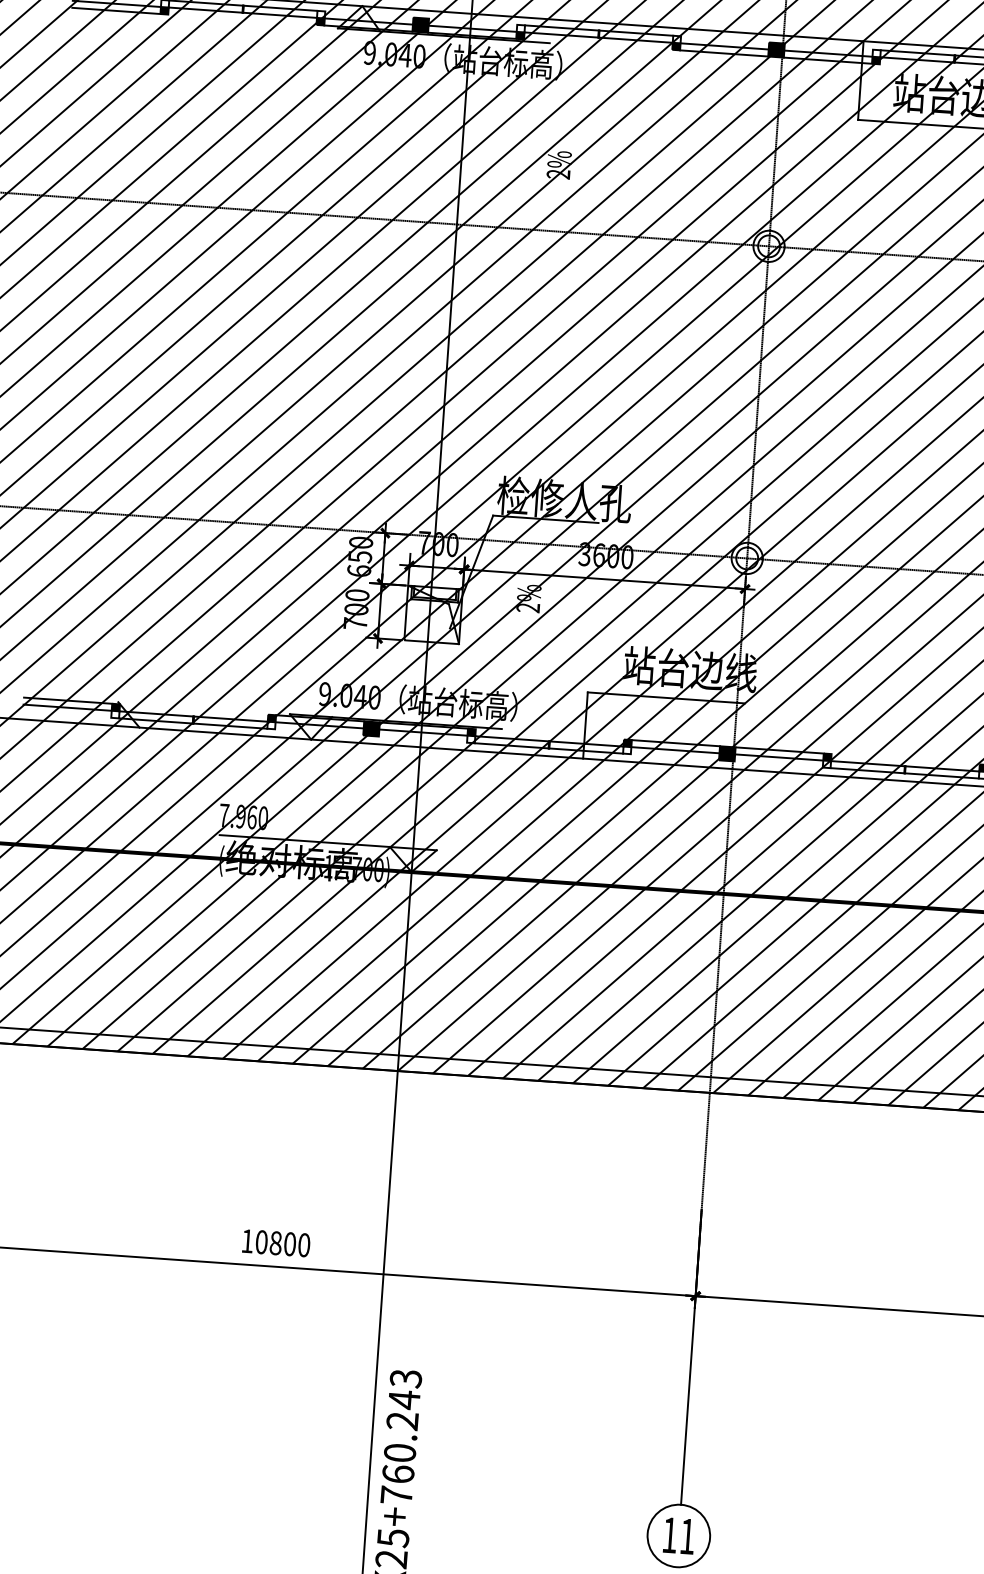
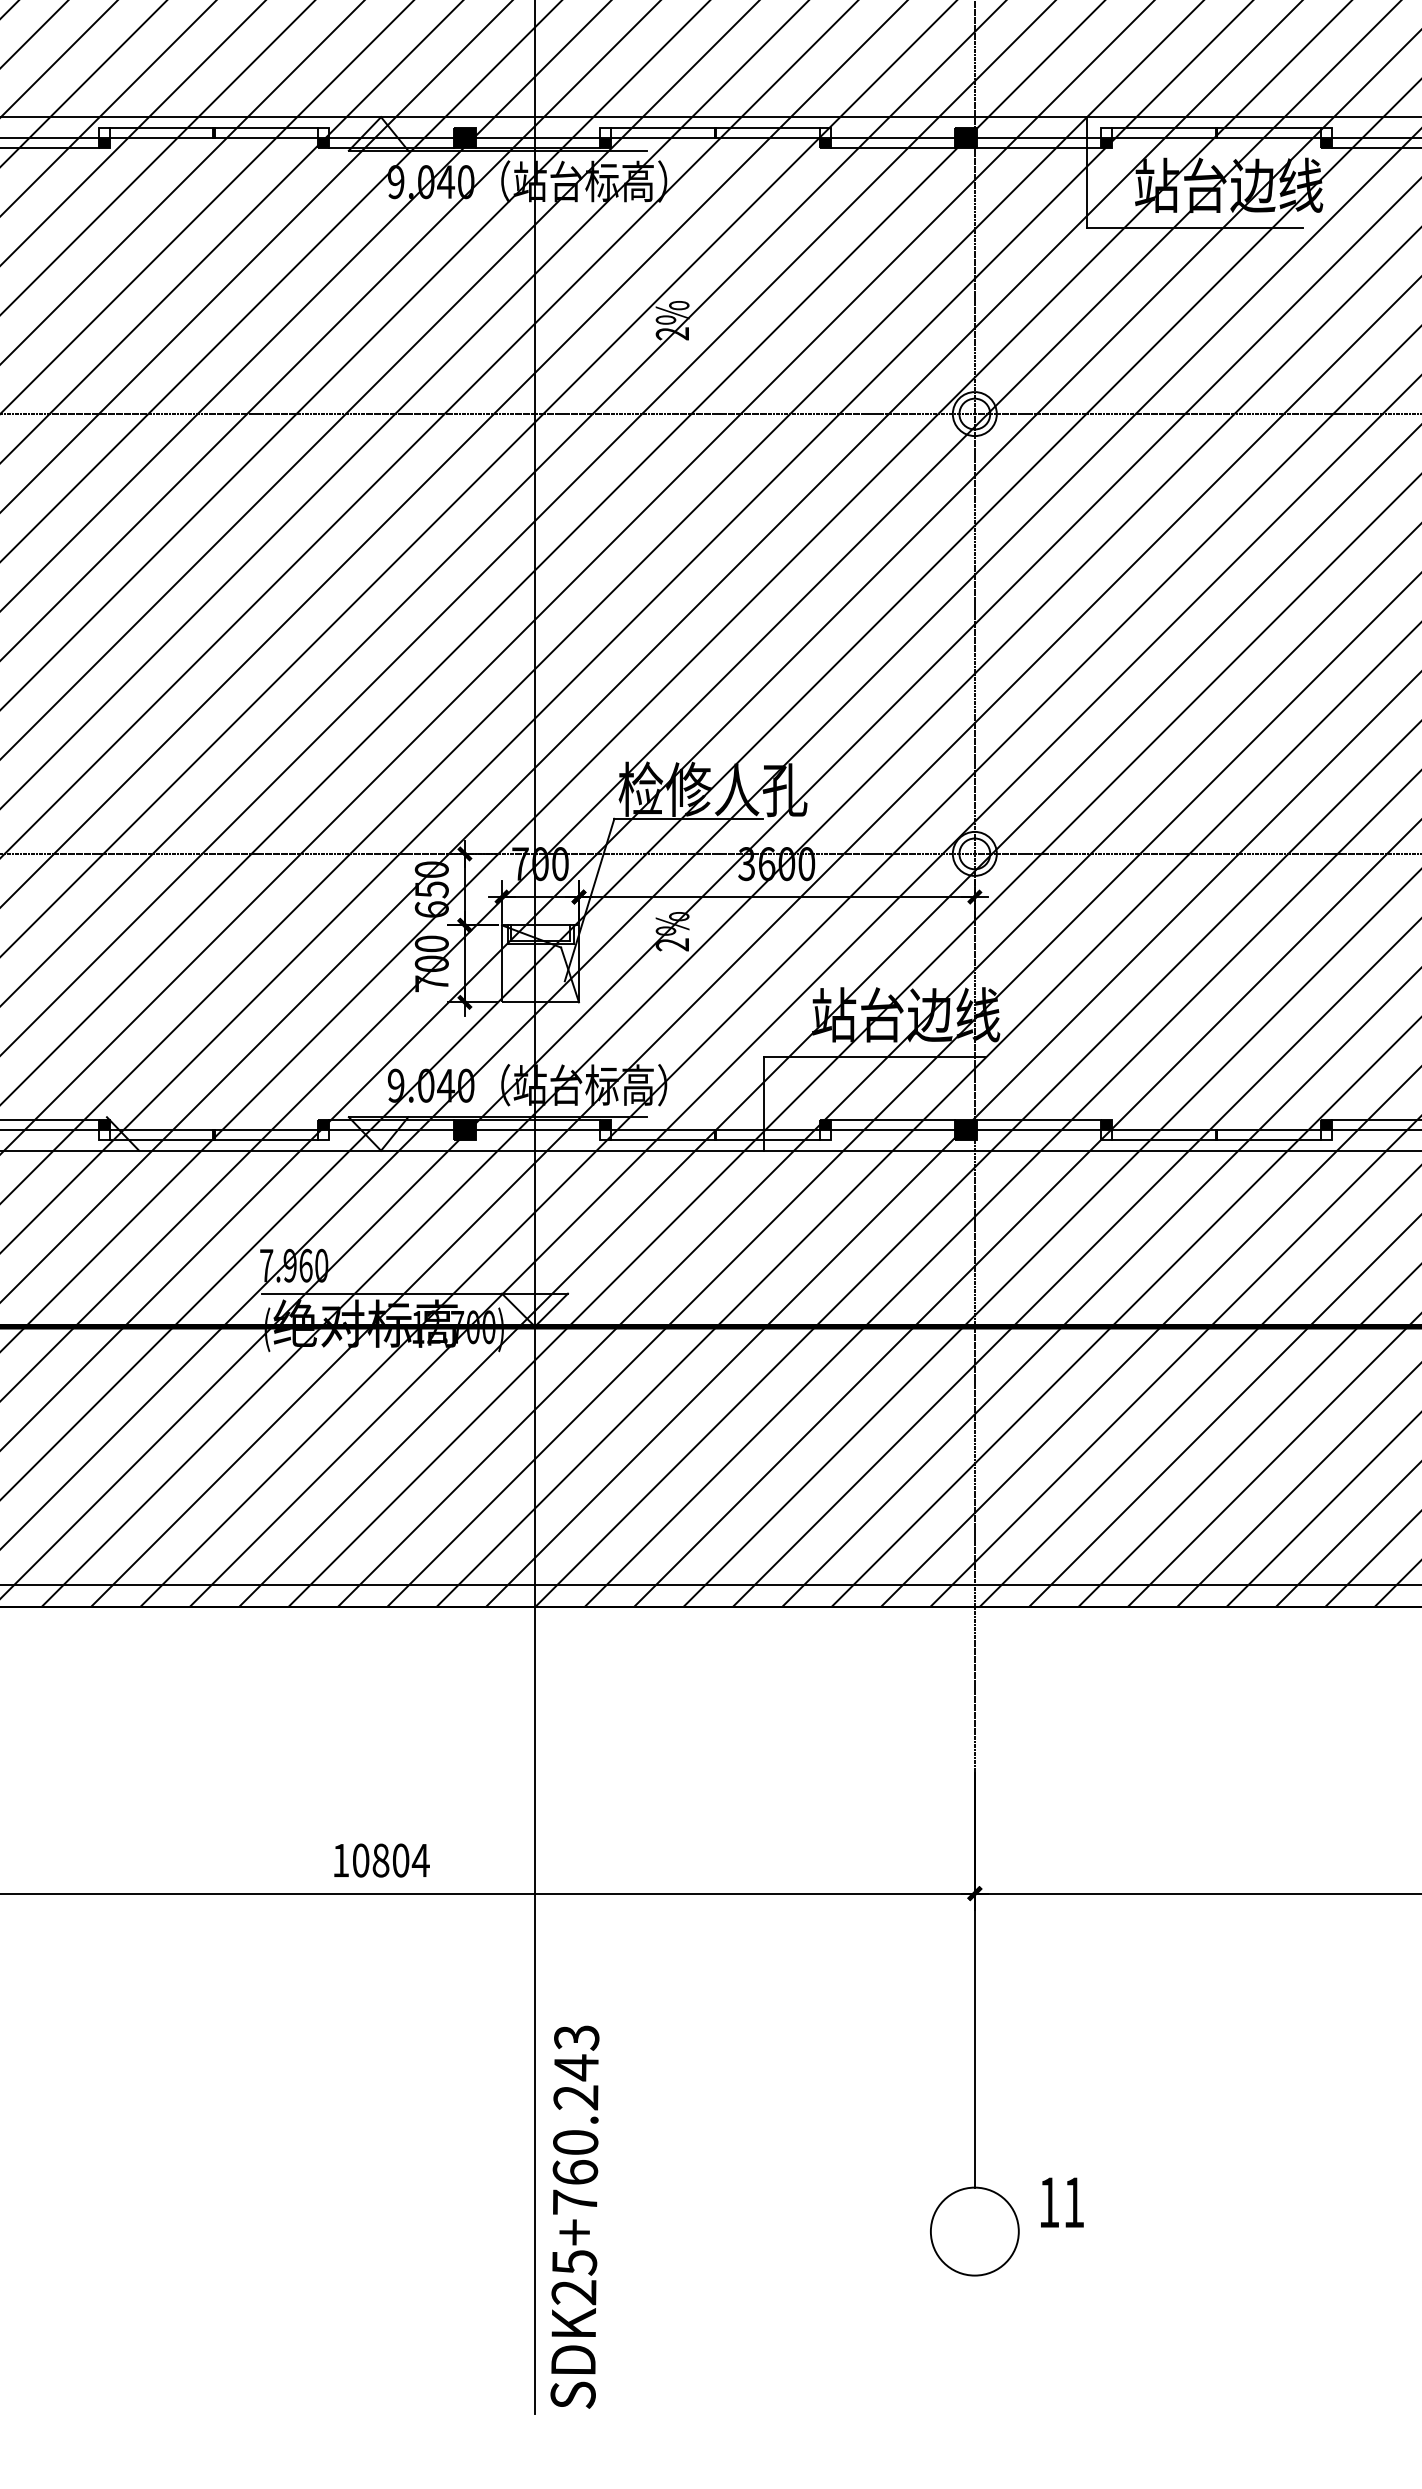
text: (303, 1245) -> (420, 1860), 10800 -> 10804
text: (679, 1535) -> (1062, 2202), moved

